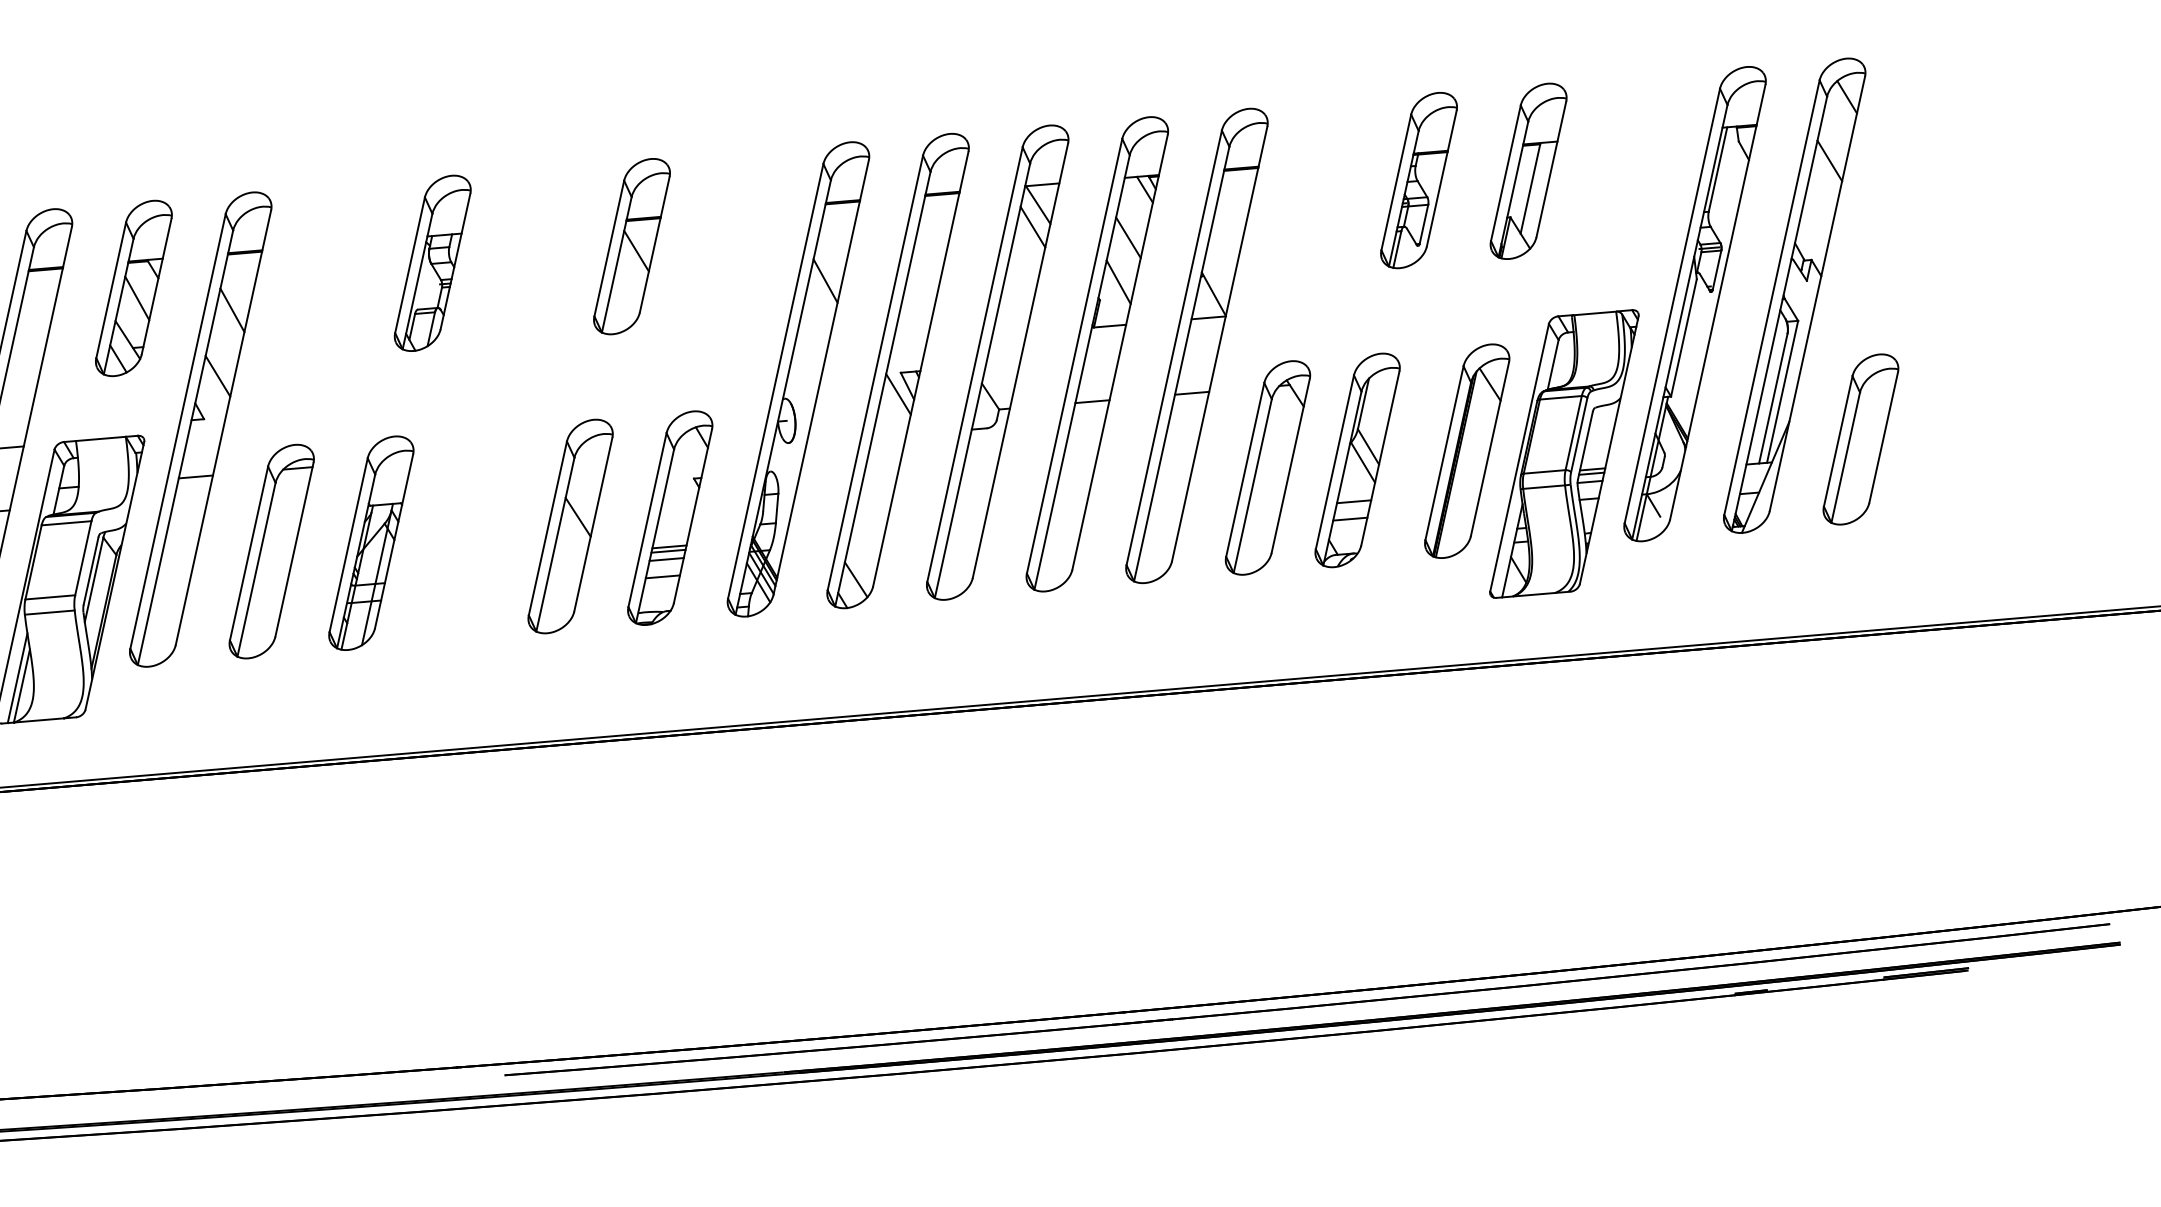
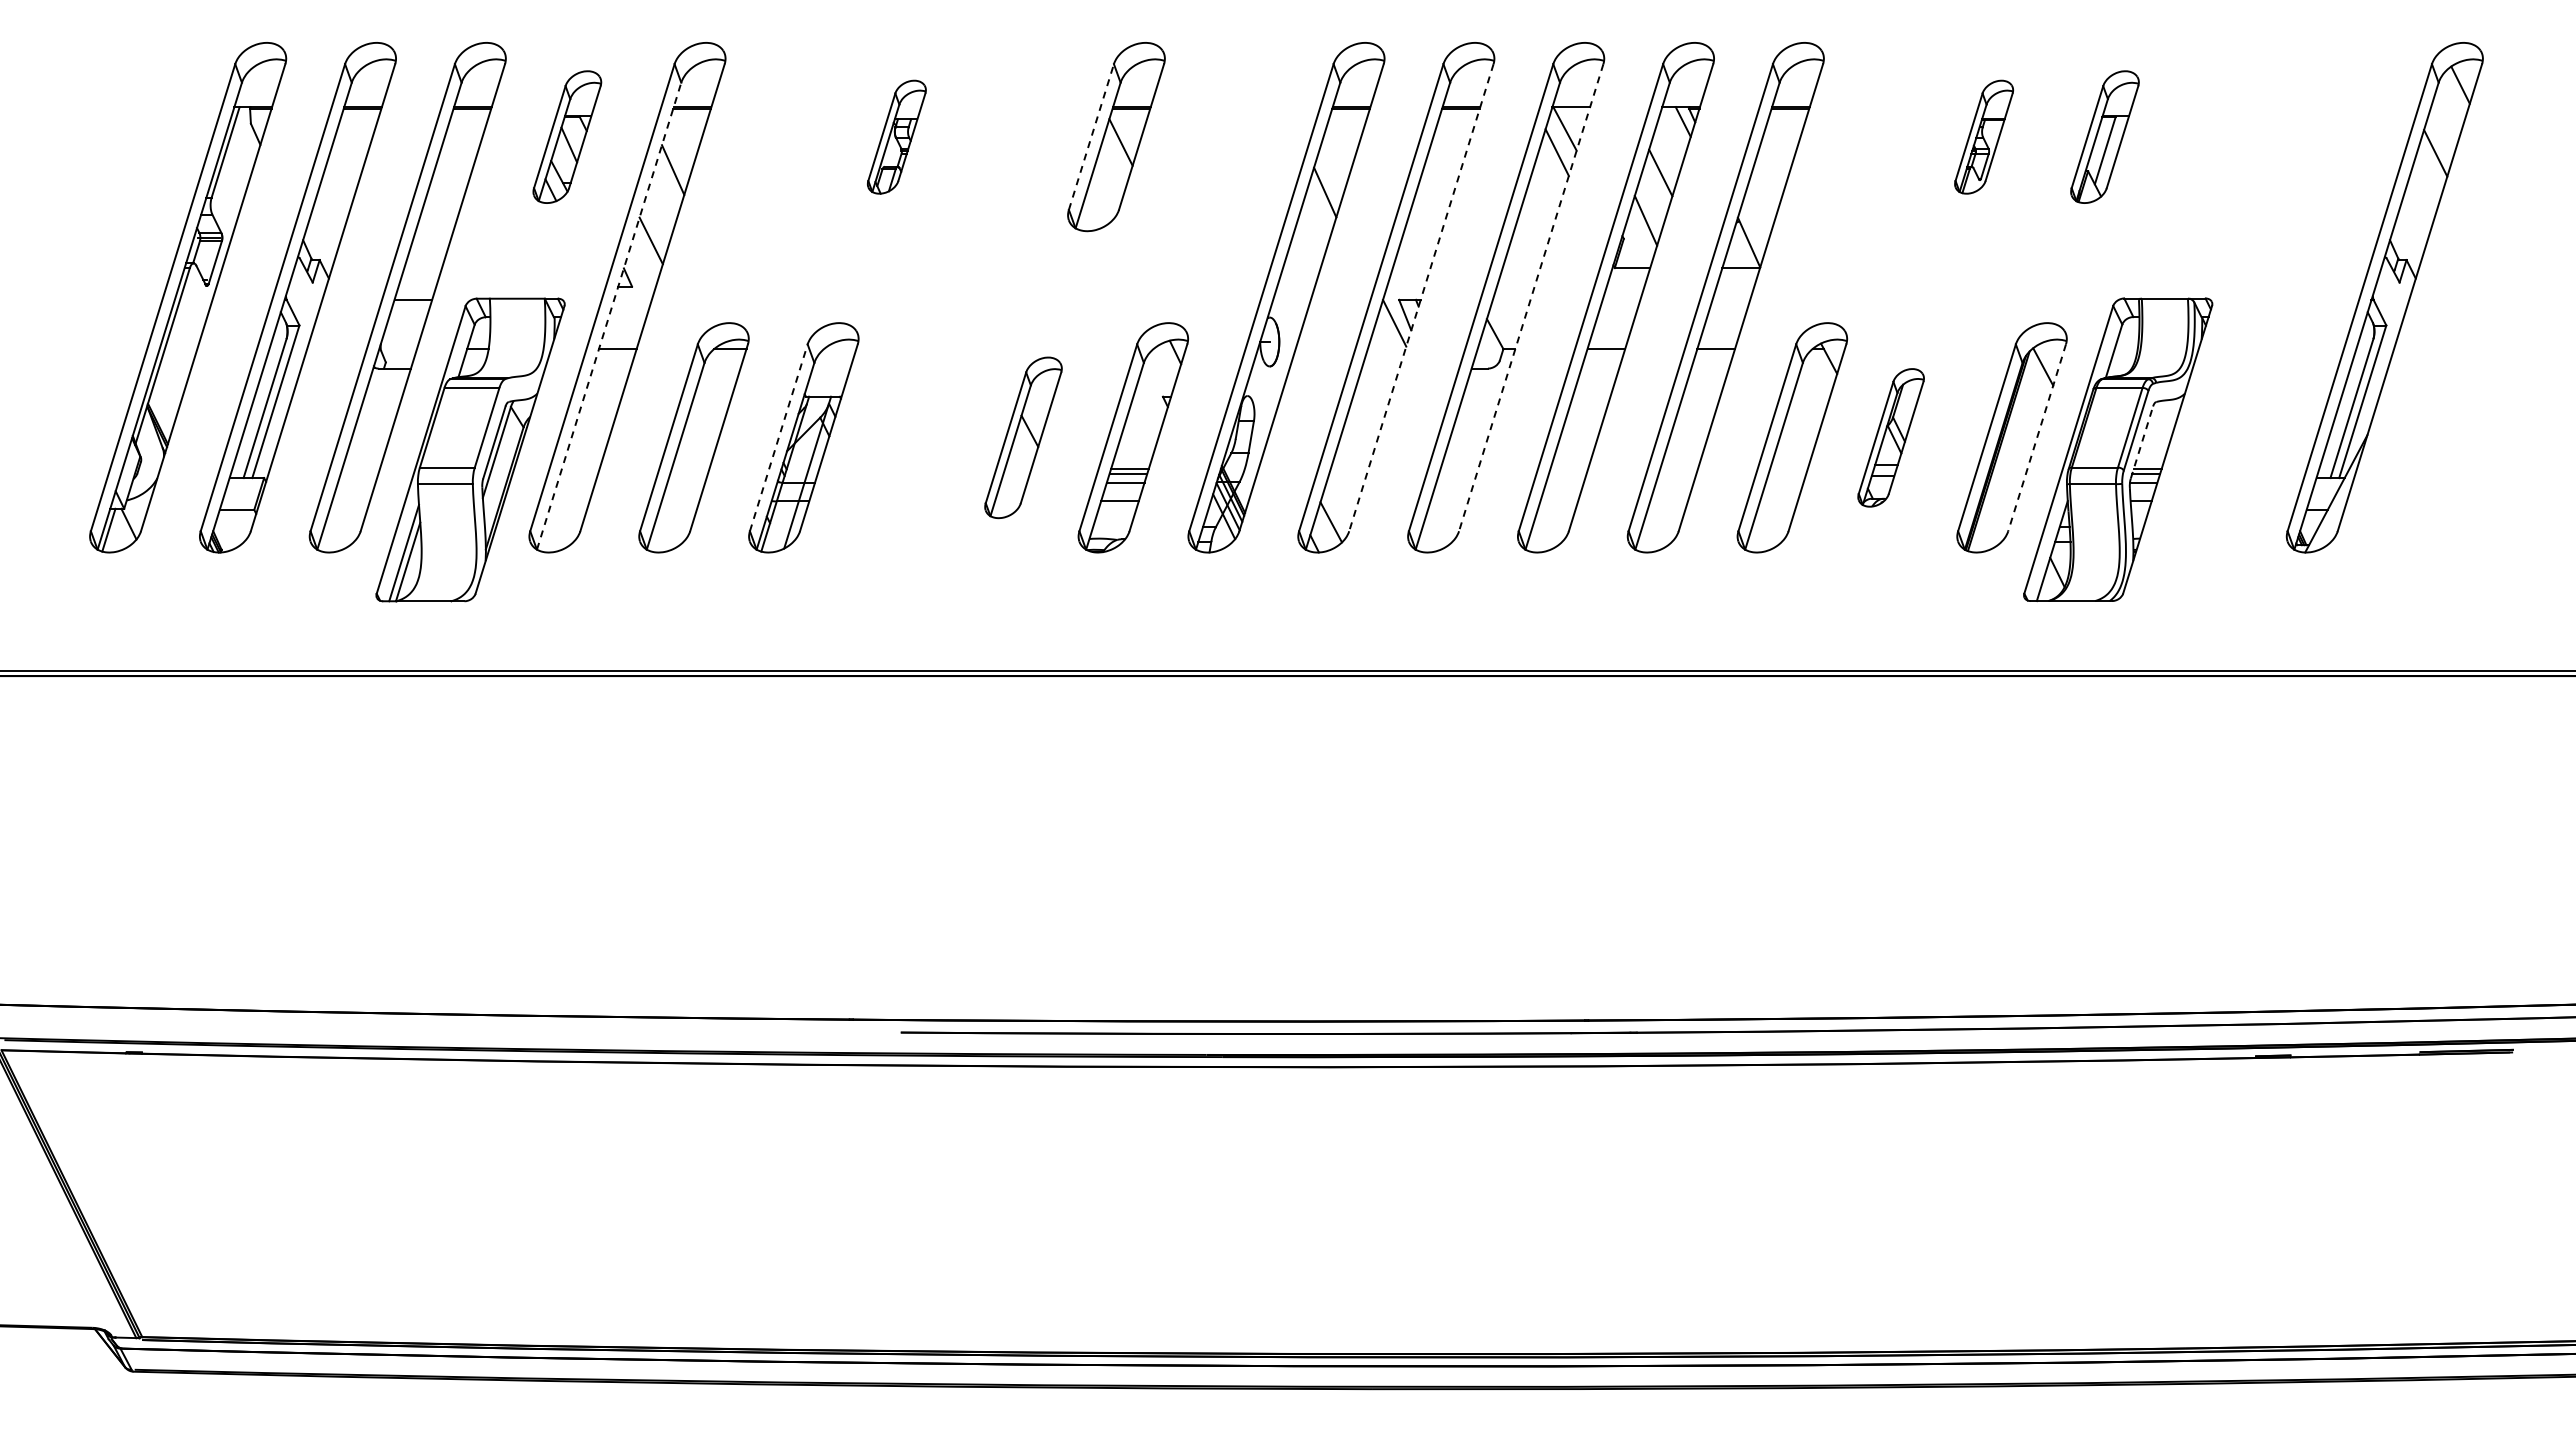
part: (1528, 171) -> (2104, 137), size x0.7
part: (1418, 181) -> (1983, 137), size x0.6
line: (609, 248) -> (1091, 136), solid -> dashed
part: (432, 263) -> (896, 137), size x0.6
part: (134, 288) -> (567, 137), size x0.7
part: (1694, 303) -> (2274, 297), removed
line: (1020, 361) -> (1531, 298), solid -> dashed
line: (920, 369) -> (1421, 298), solid -> dashed
part: (1860, 438) -> (2443, 460), removed
line: (1584, 445) -> (2141, 442), solid -> dashed
line: (185, 447) -> (609, 315), solid -> dashed
line: (1490, 449) -> (2037, 437), solid -> dashed
part: (1356, 460) -> (1890, 437), size x0.6
part: (570, 526) -> (1023, 437), size x0.7
line: (348, 544) -> (778, 437), solid -> dashed

